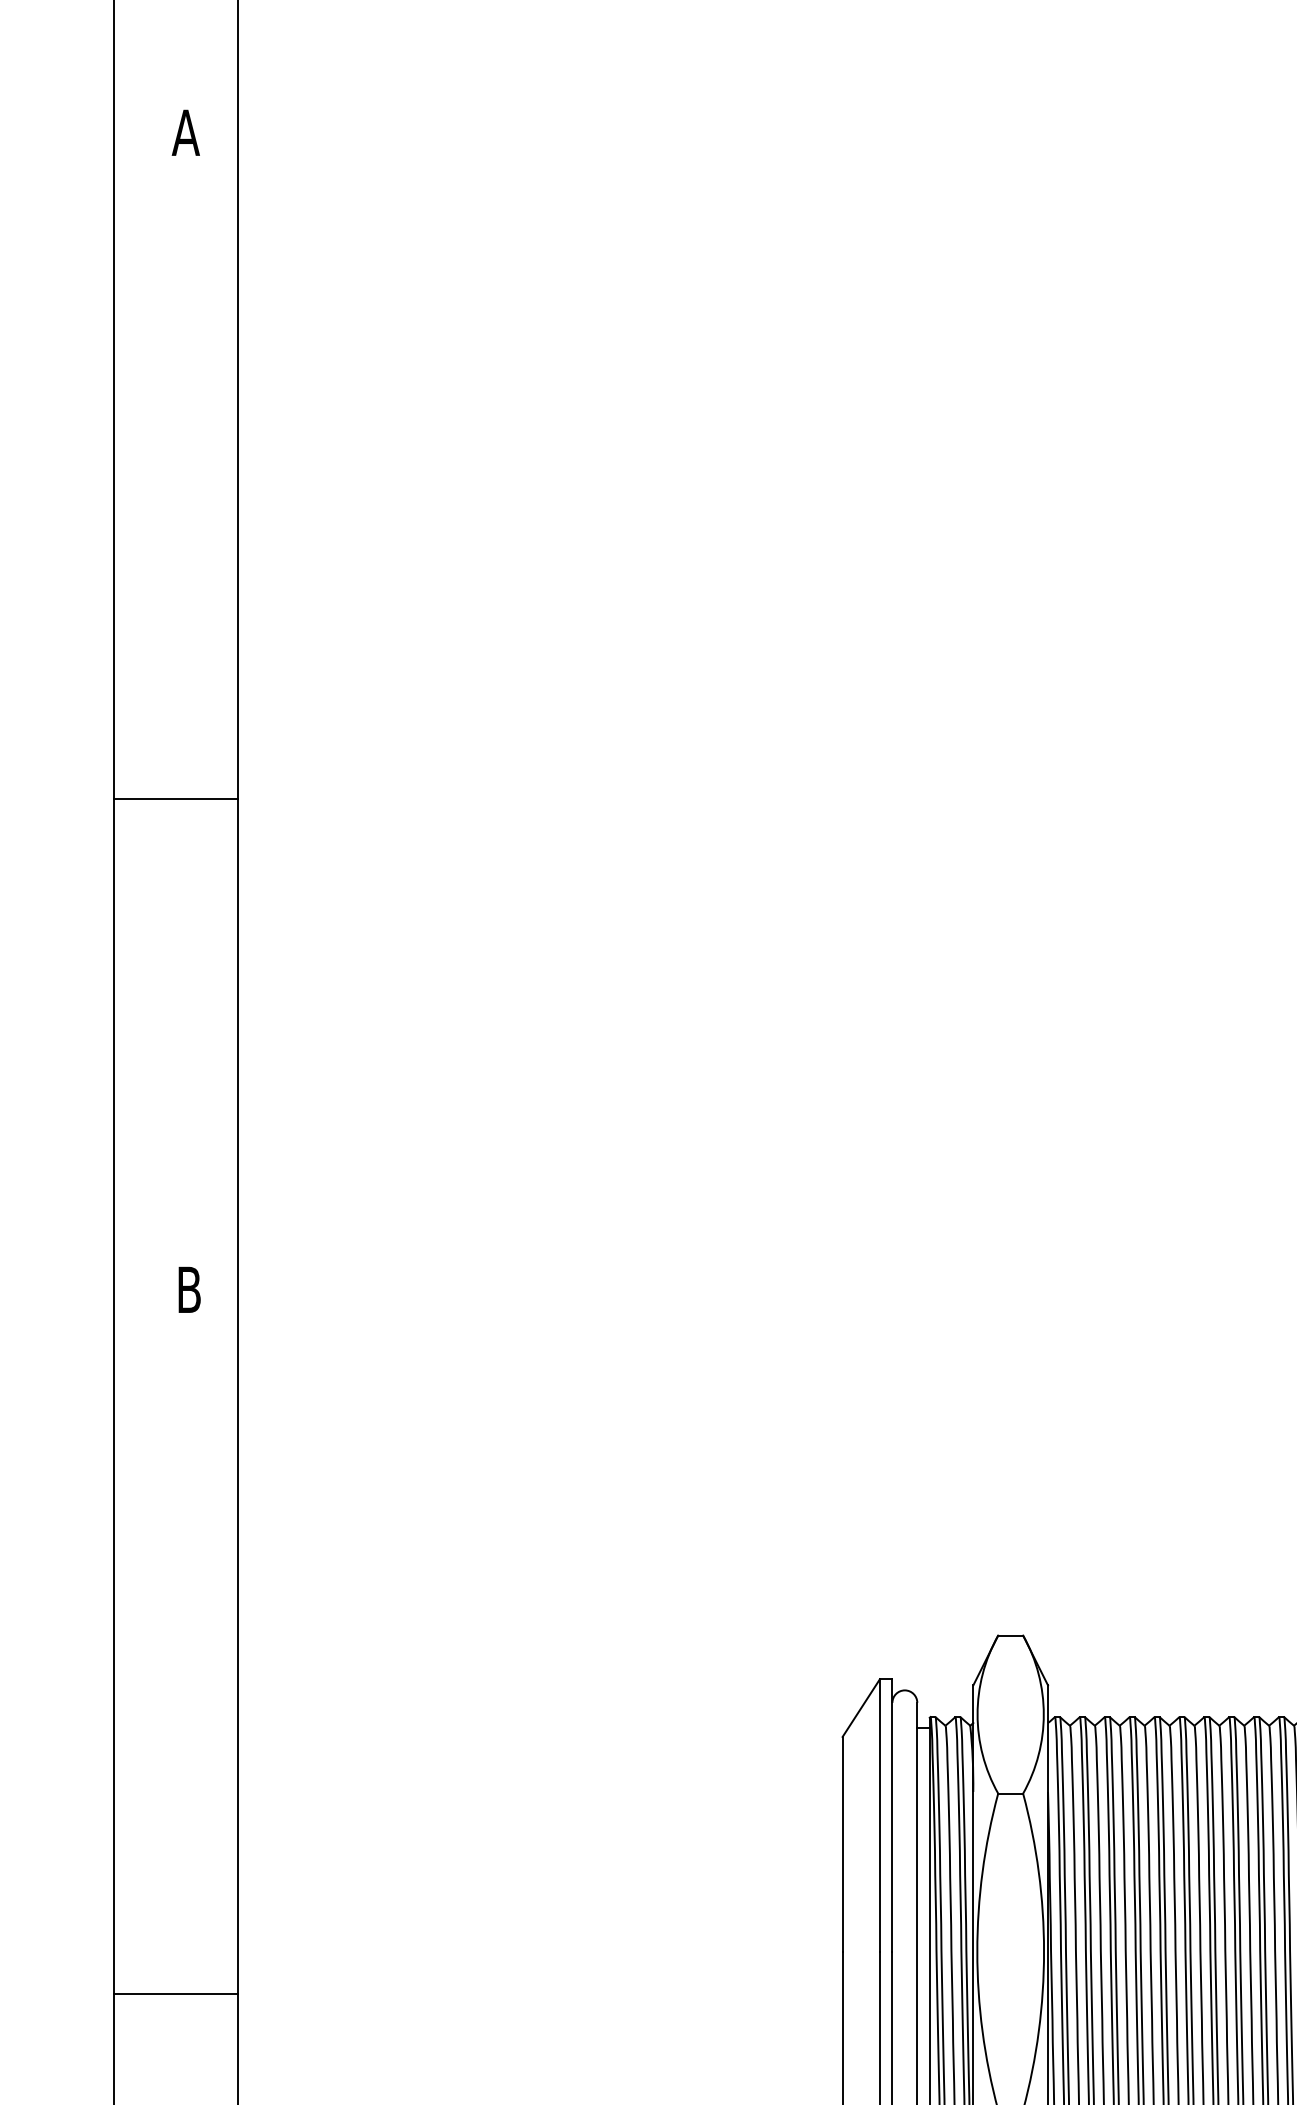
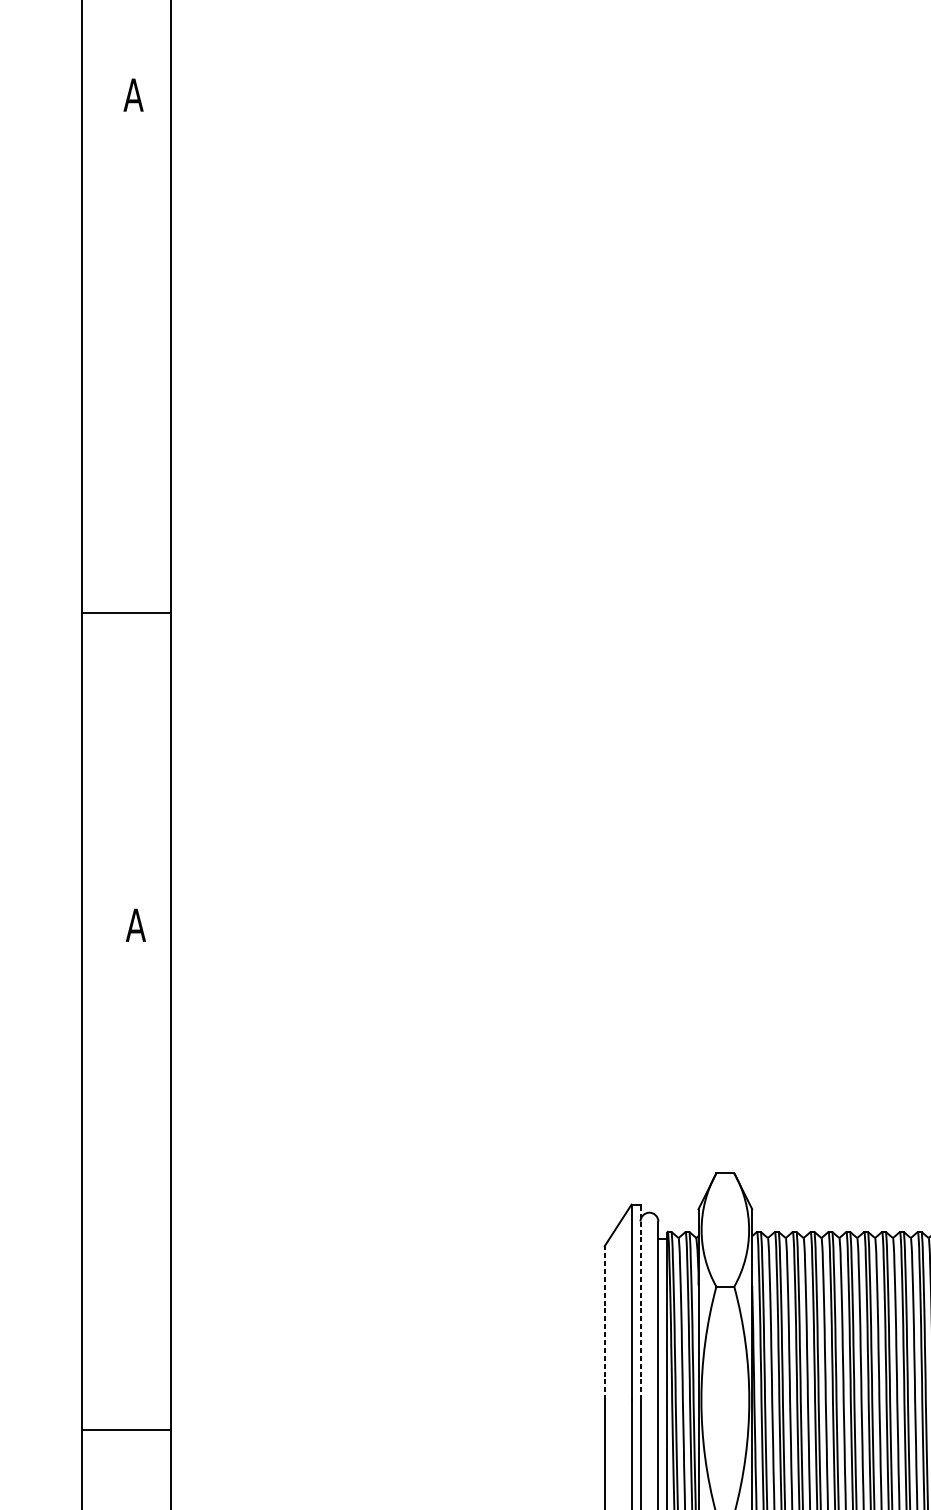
line: (175, 798) -> (126, 612), moved
text: (189, 1289) -> (136, 925), B -> A
line: (892, 1815) -> (640, 1302), solid -> dashed
line: (842, 1843) -> (604, 1322), solid -> dashed

